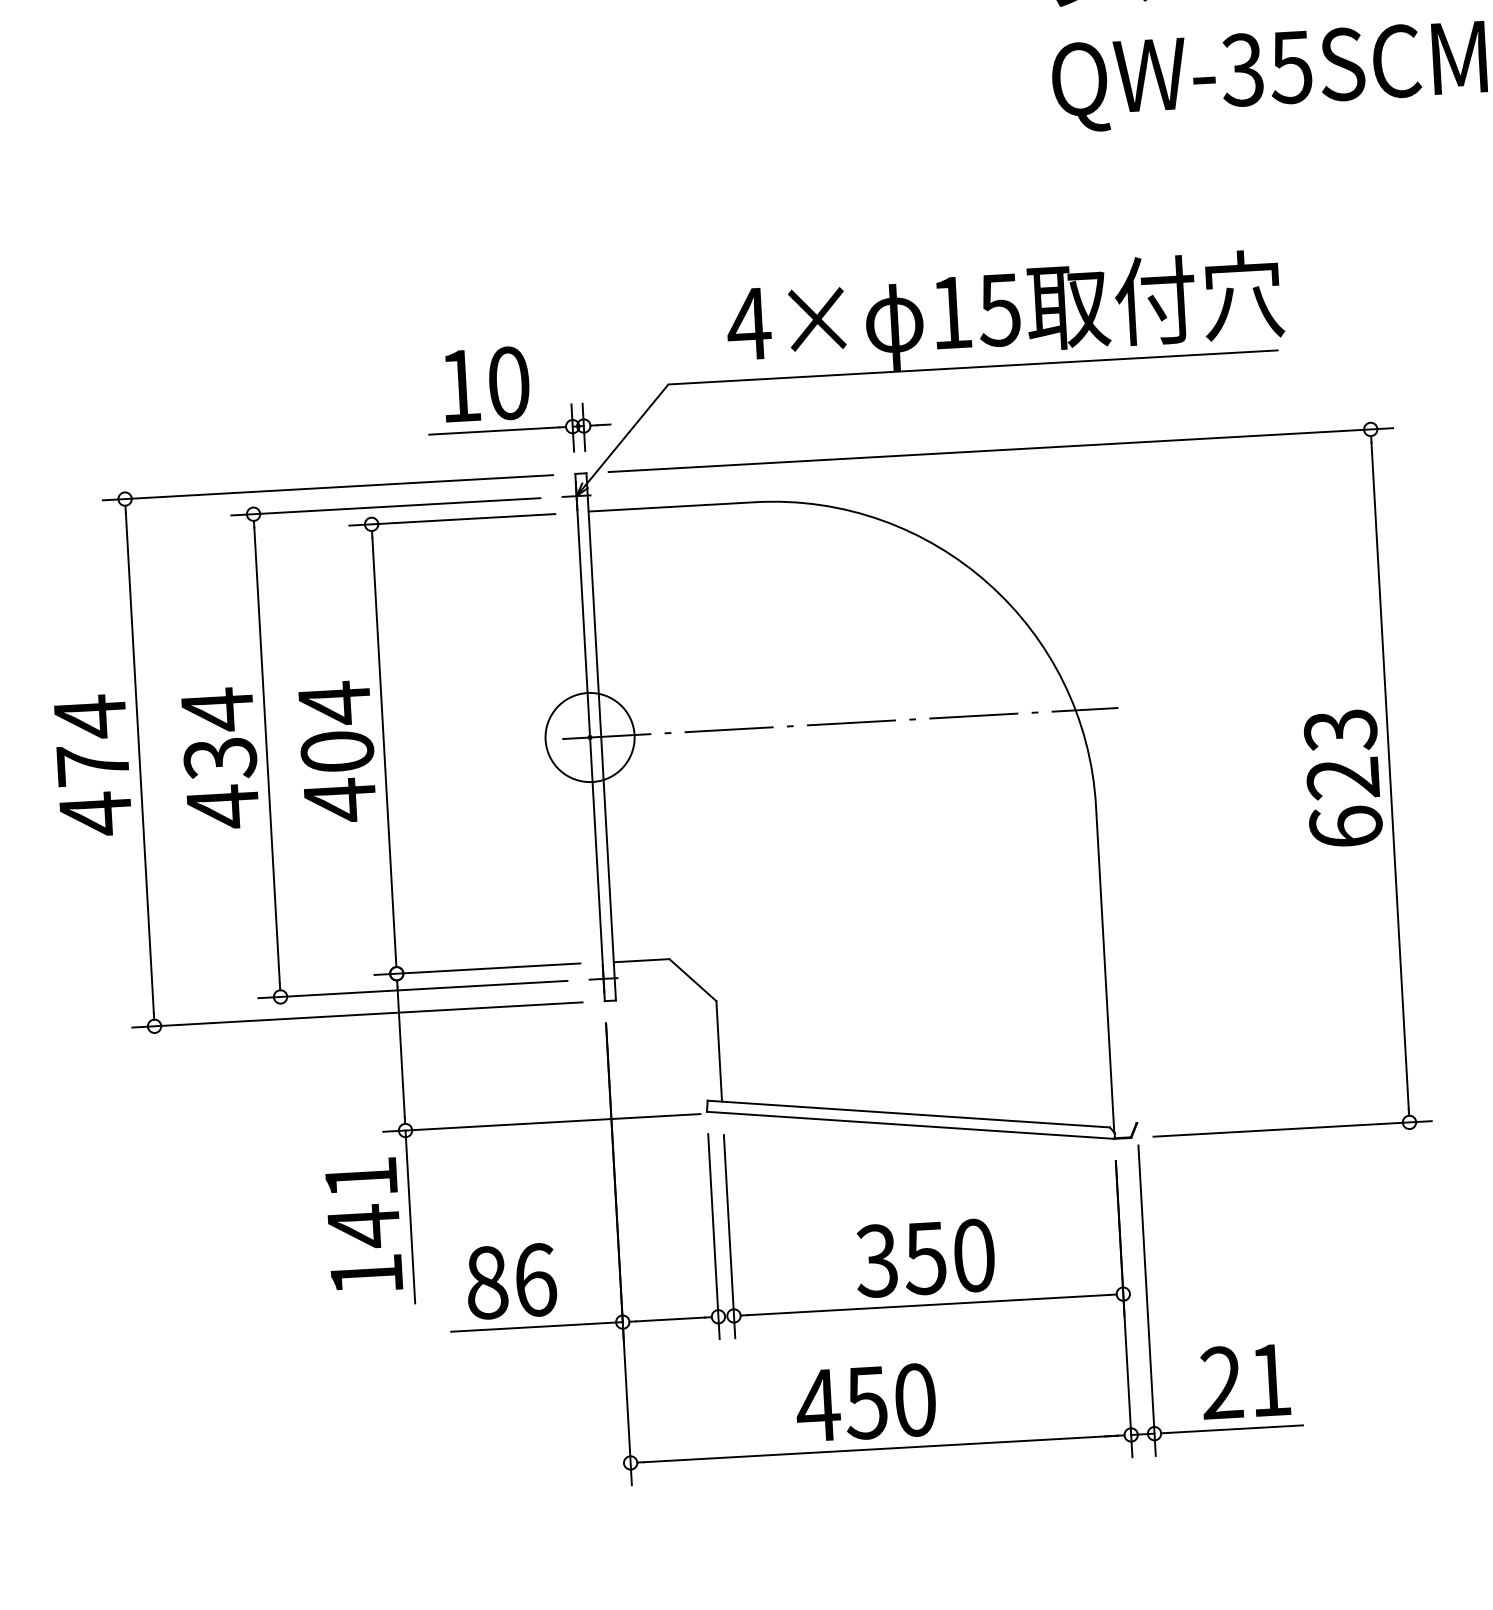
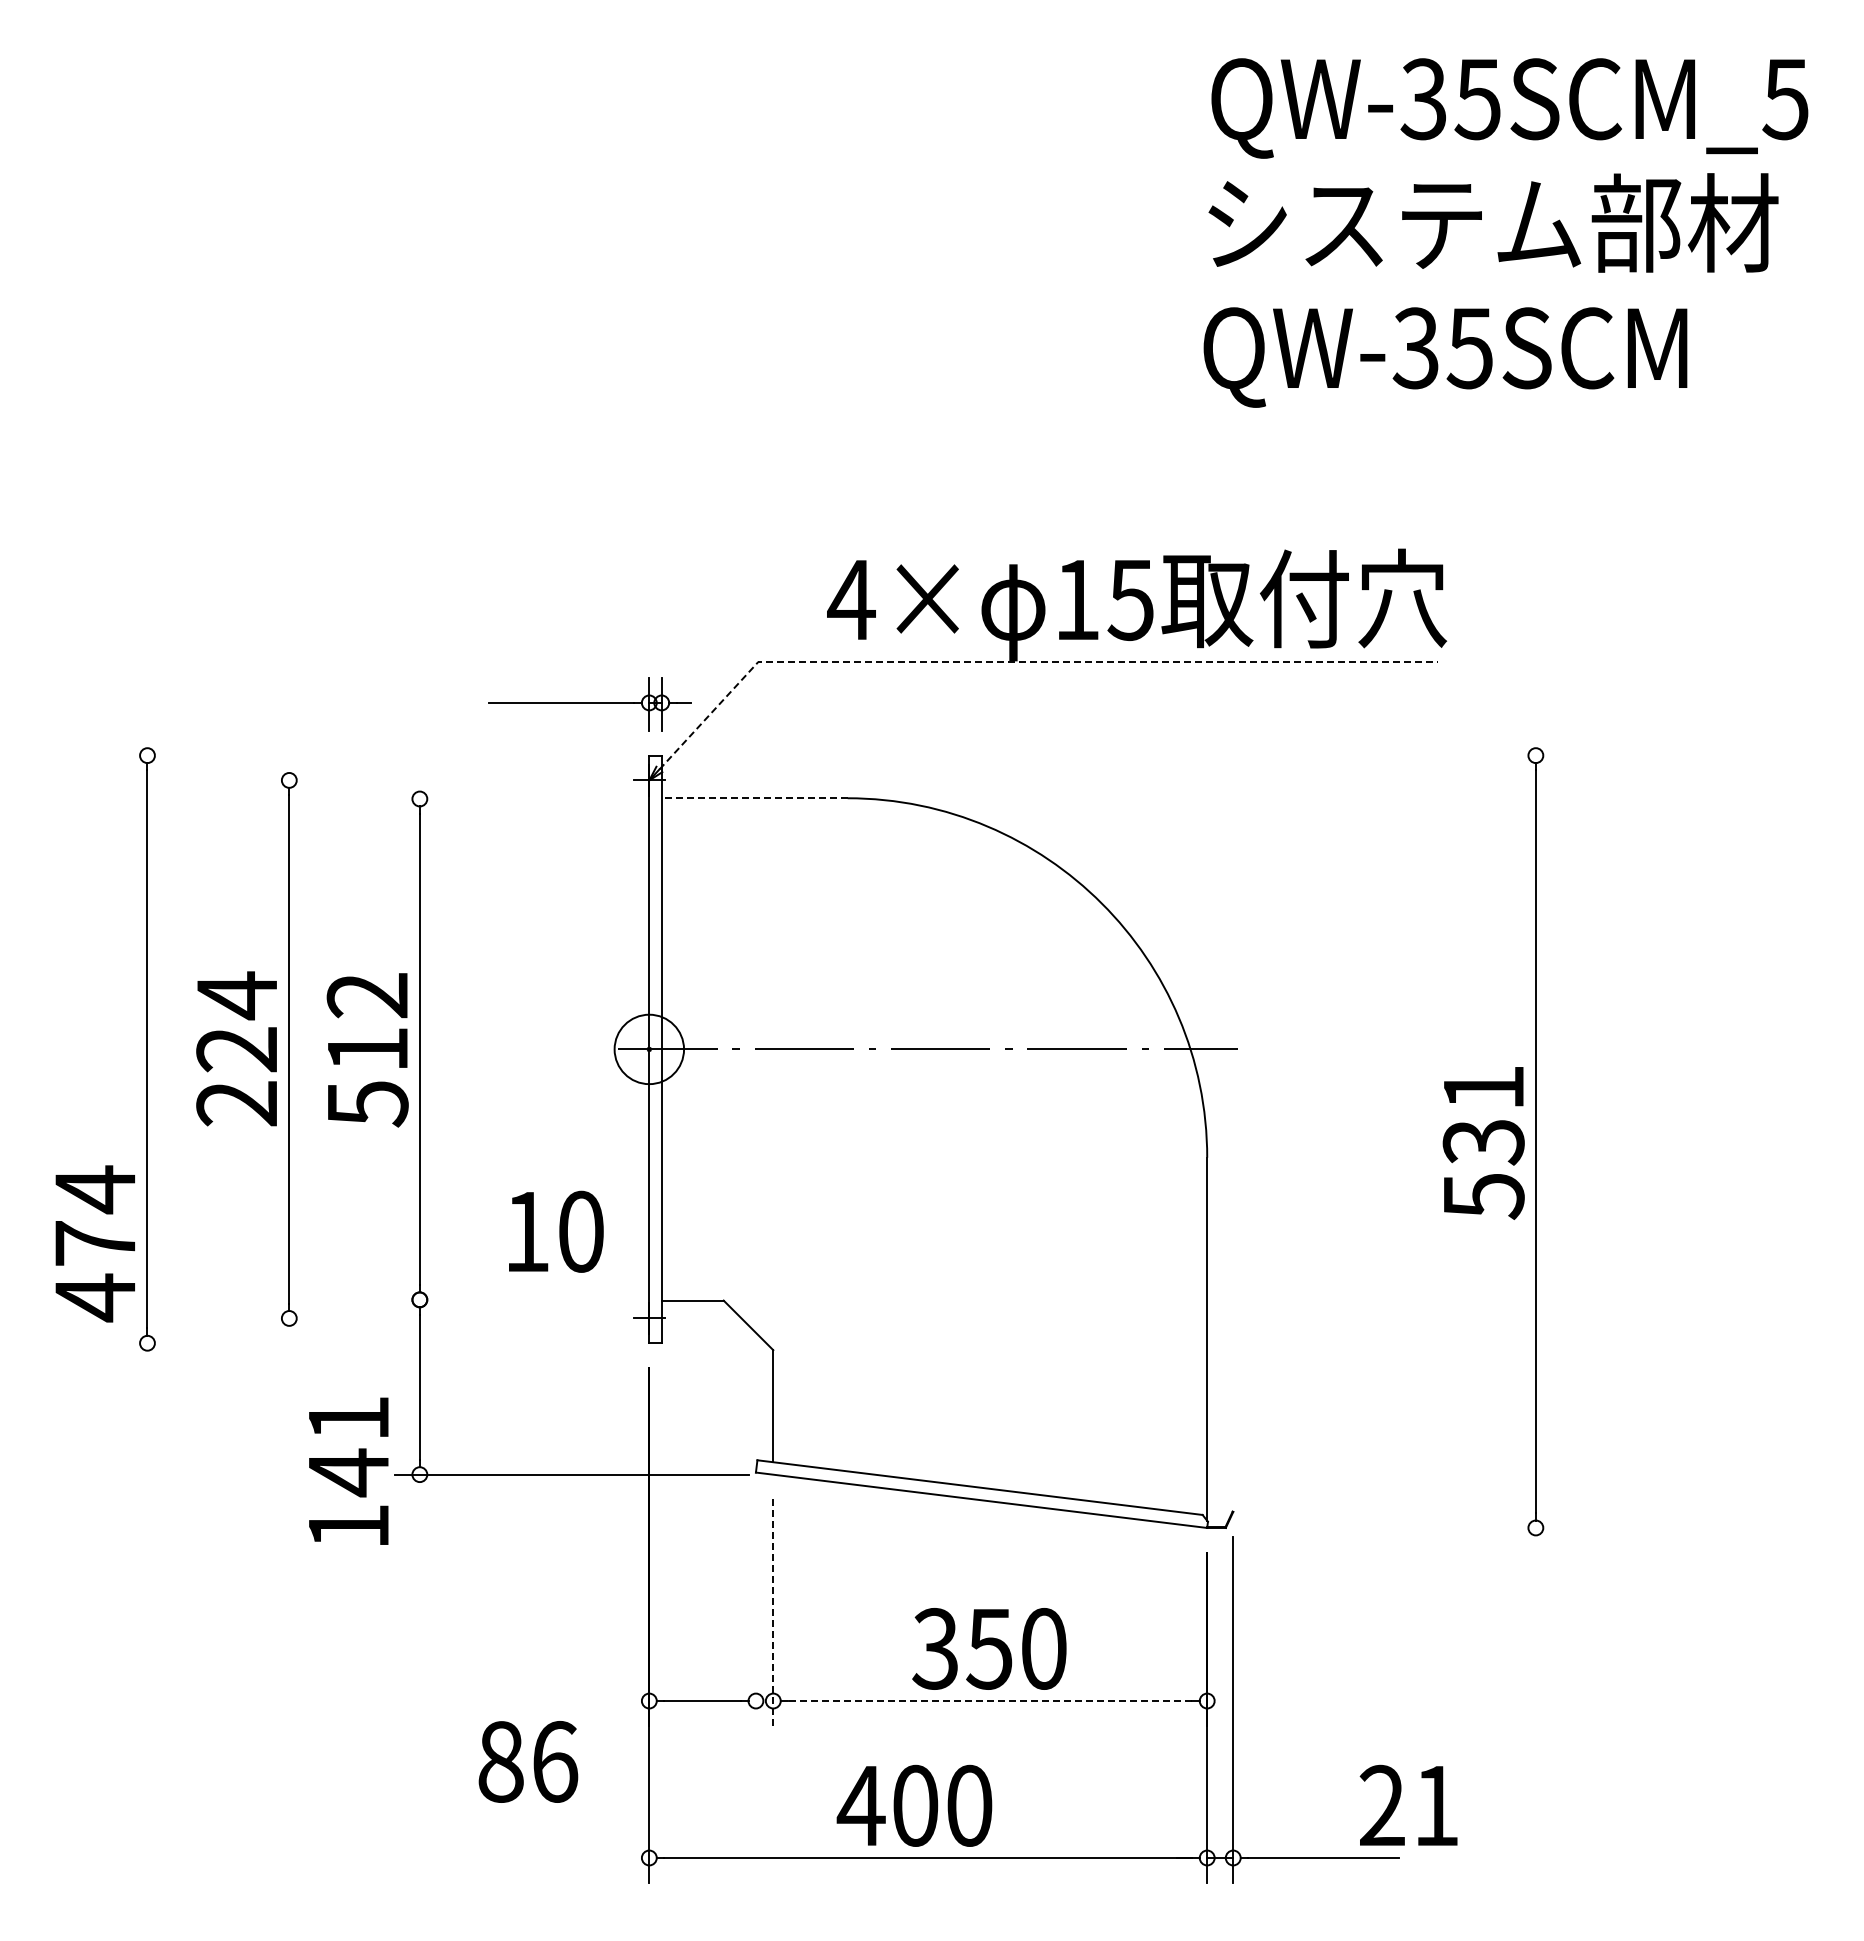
line: (907, 371) -> (1024, 662), solid -> dashed
text: (486, 384) -> (556, 1231), moved
line: (1000, 450) -> (1123, 755), removed
line: (327, 487) -> (373, 755), removed
line: (385, 506) -> (436, 780), removed
line: (671, 507) -> (754, 798), solid -> dashed
line: (452, 520) -> (509, 799), removed
circle: (589, 737) -> (648, 1049), size x0.7
text: (337, 751) -> (367, 1049), 404 -> 512
text: (92, 765) -> (94, 1243), moved
text: (1343, 779) -> (1483, 1142), 623 -> 531
text: (222, 783) -> (237, 1077), 434 -> 224
line: (477, 968) -> (509, 1299), removed
line: (412, 989) -> (436, 1318), removed
line: (357, 1015) -> (373, 1343), removed
line: (1292, 1128) -> (1405, 1527), removed
line: (410, 1216) -> (419, 1570), removed
text: (363, 1224) -> (348, 1470), moved
line: (713, 1236) -> (755, 1611), removed
line: (729, 1237) -> (773, 1613), solid -> dashed
text: (511, 1281) -> (528, 1761), moved
line: (927, 1305) -> (989, 1701), solid -> dashed
line: (536, 1327) -> (553, 1701), removed
text: (1245, 1380) -> (1408, 1804), moved
text: (865, 1402) -> (914, 1805), 450 -> 400

